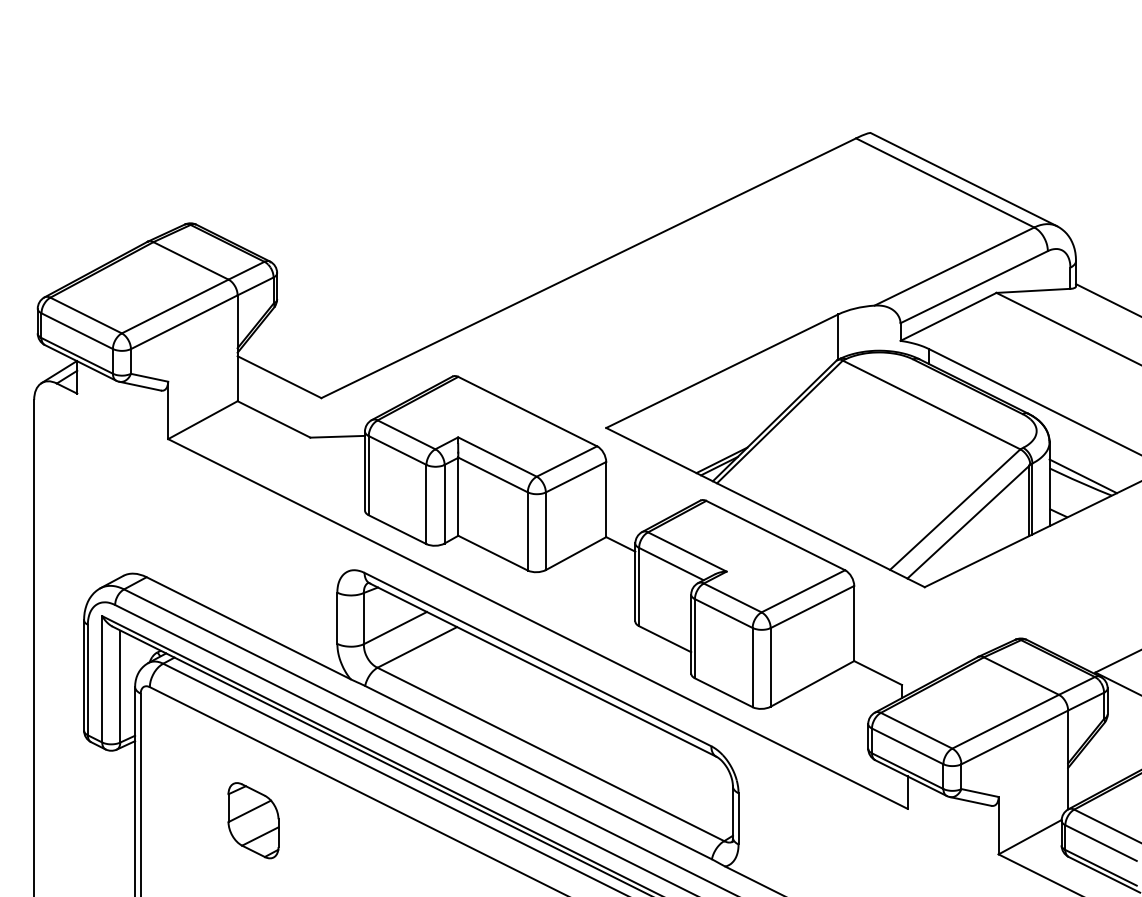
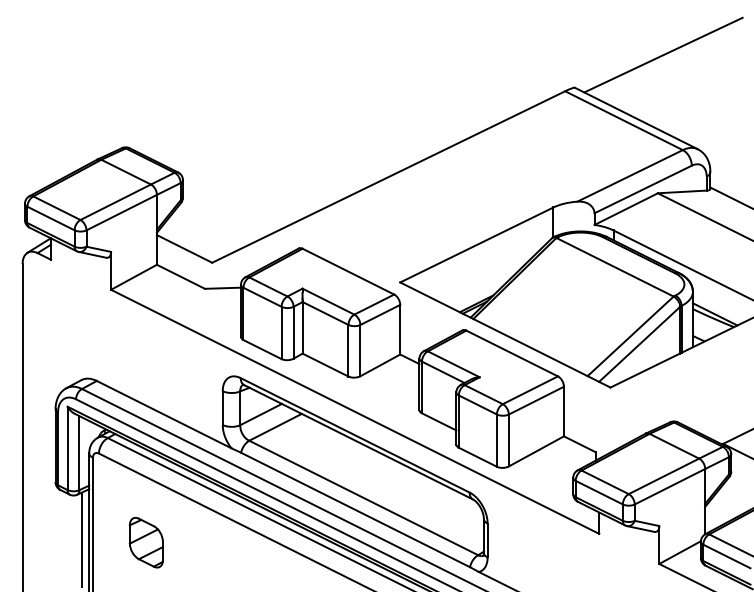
line: (1004, 82) -> (663, 54), added
line: (123, 817) -> (81, 539), added
part: (252, 820) -> (145, 542), moved

